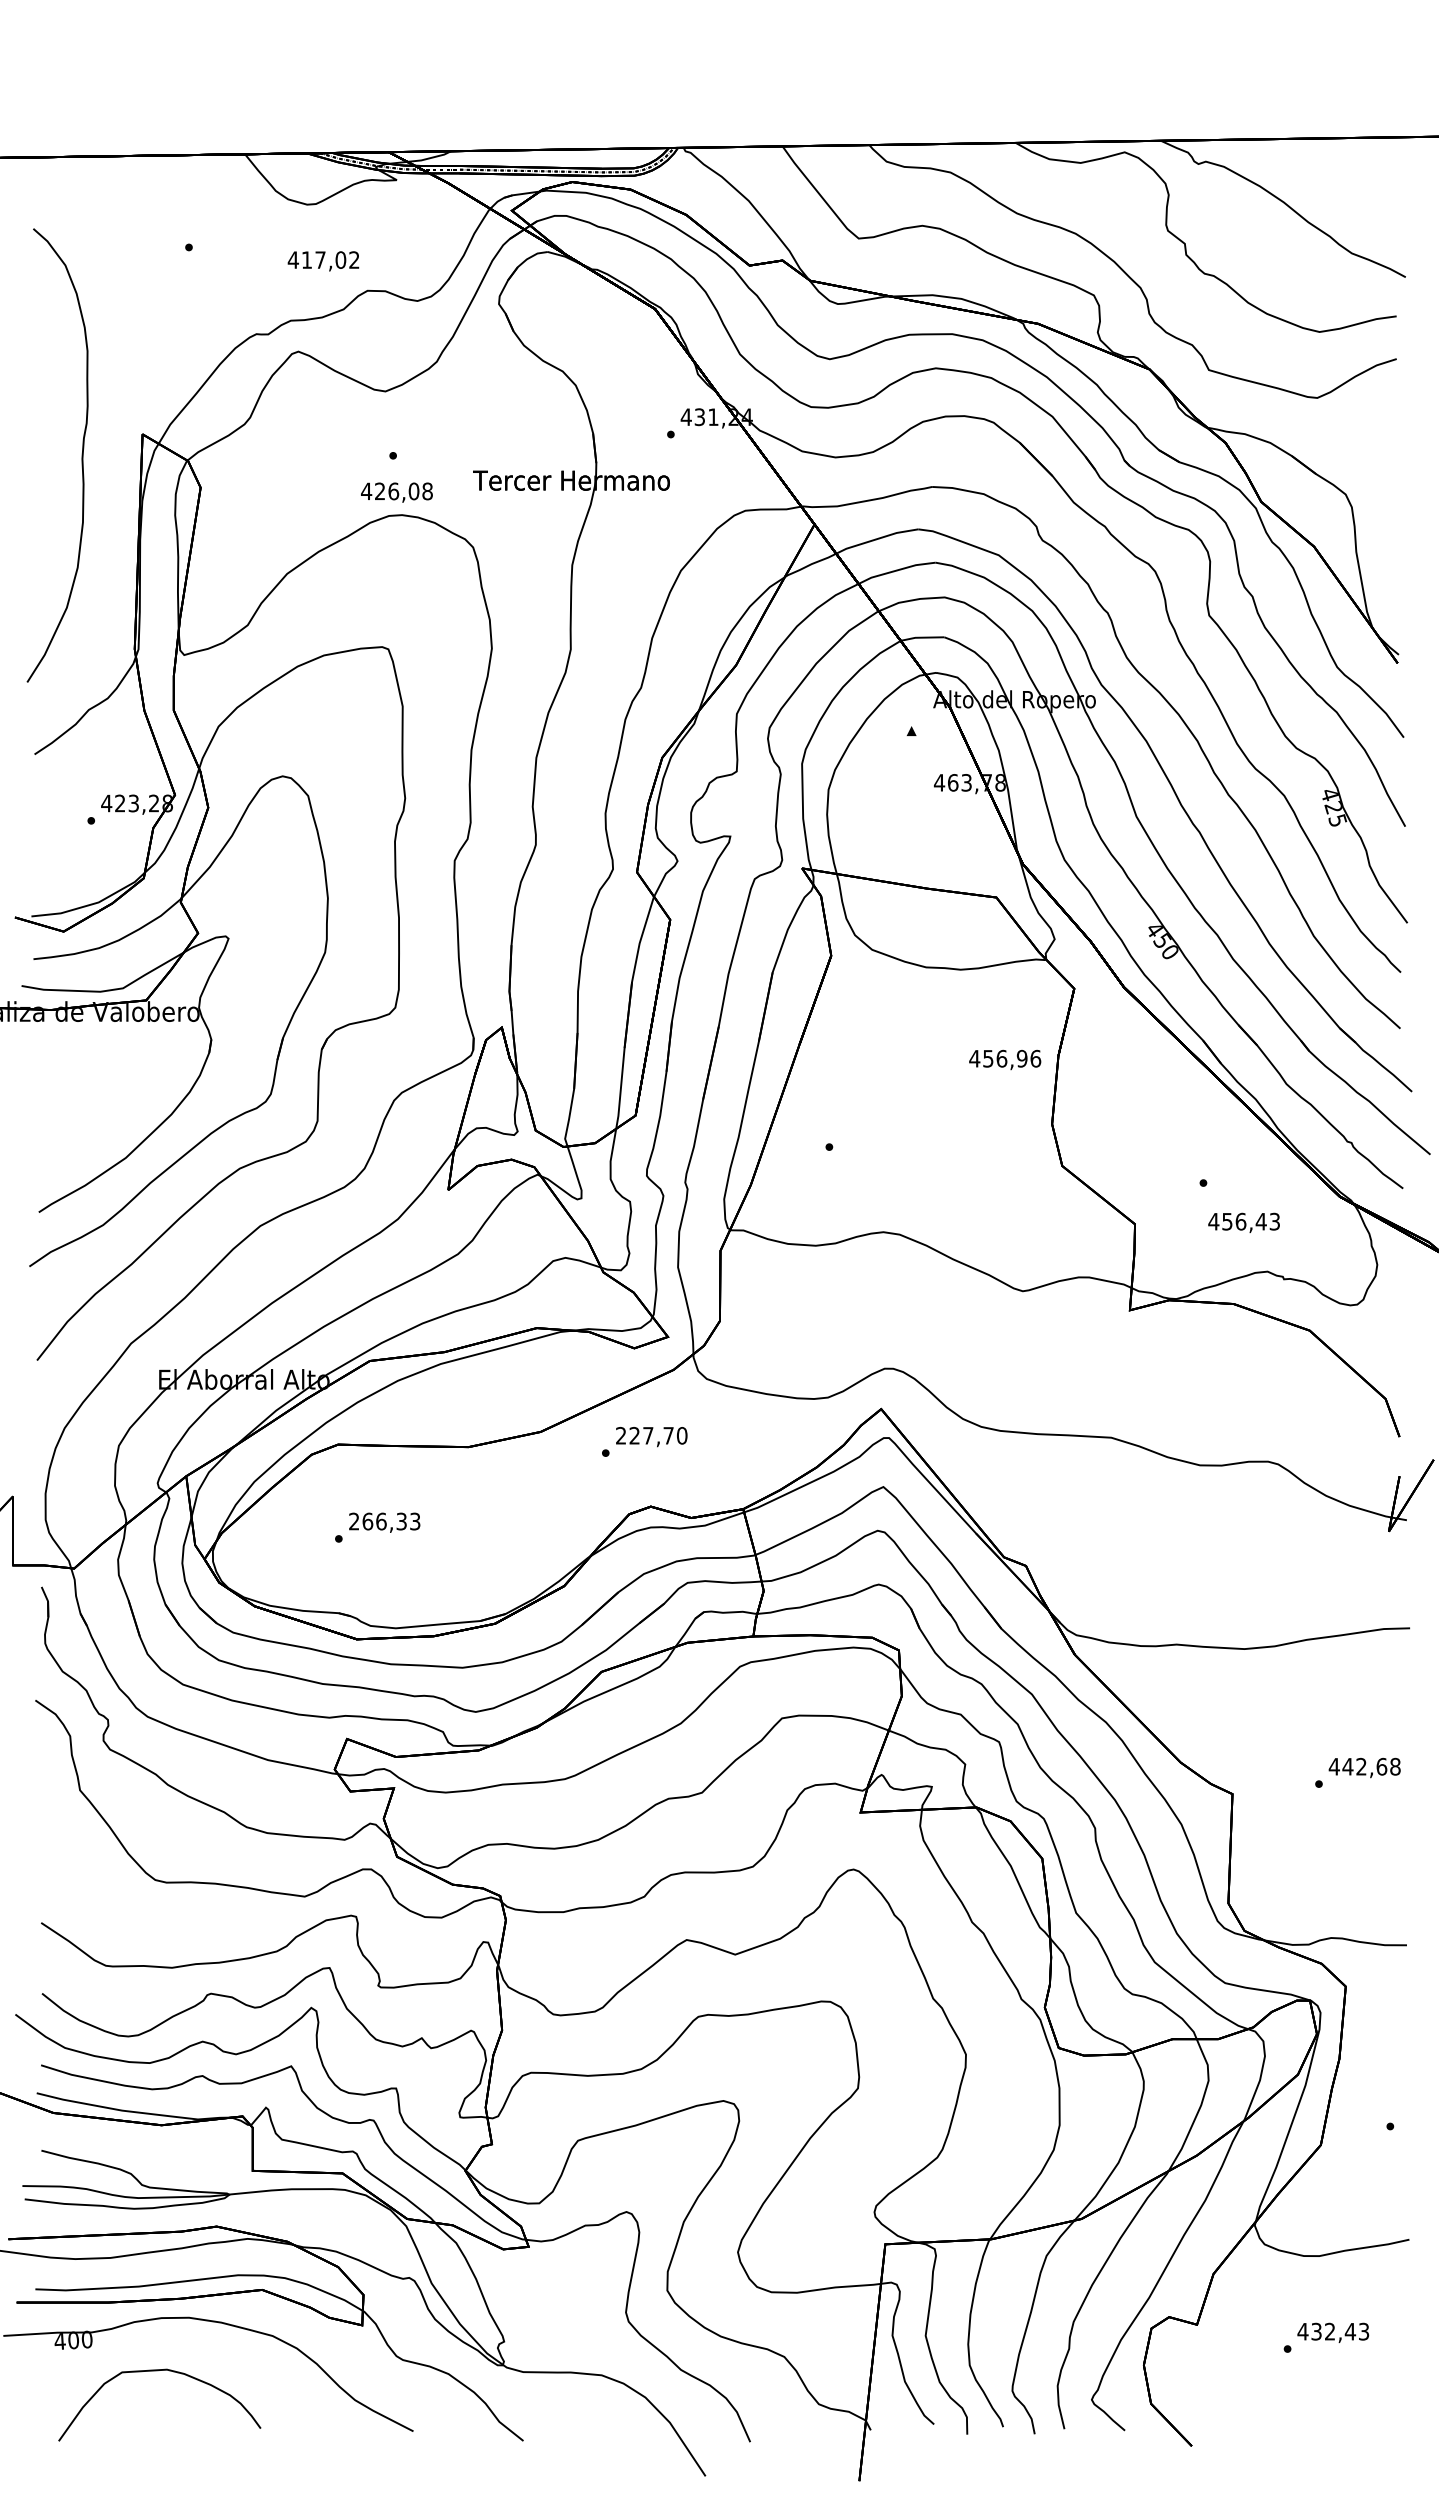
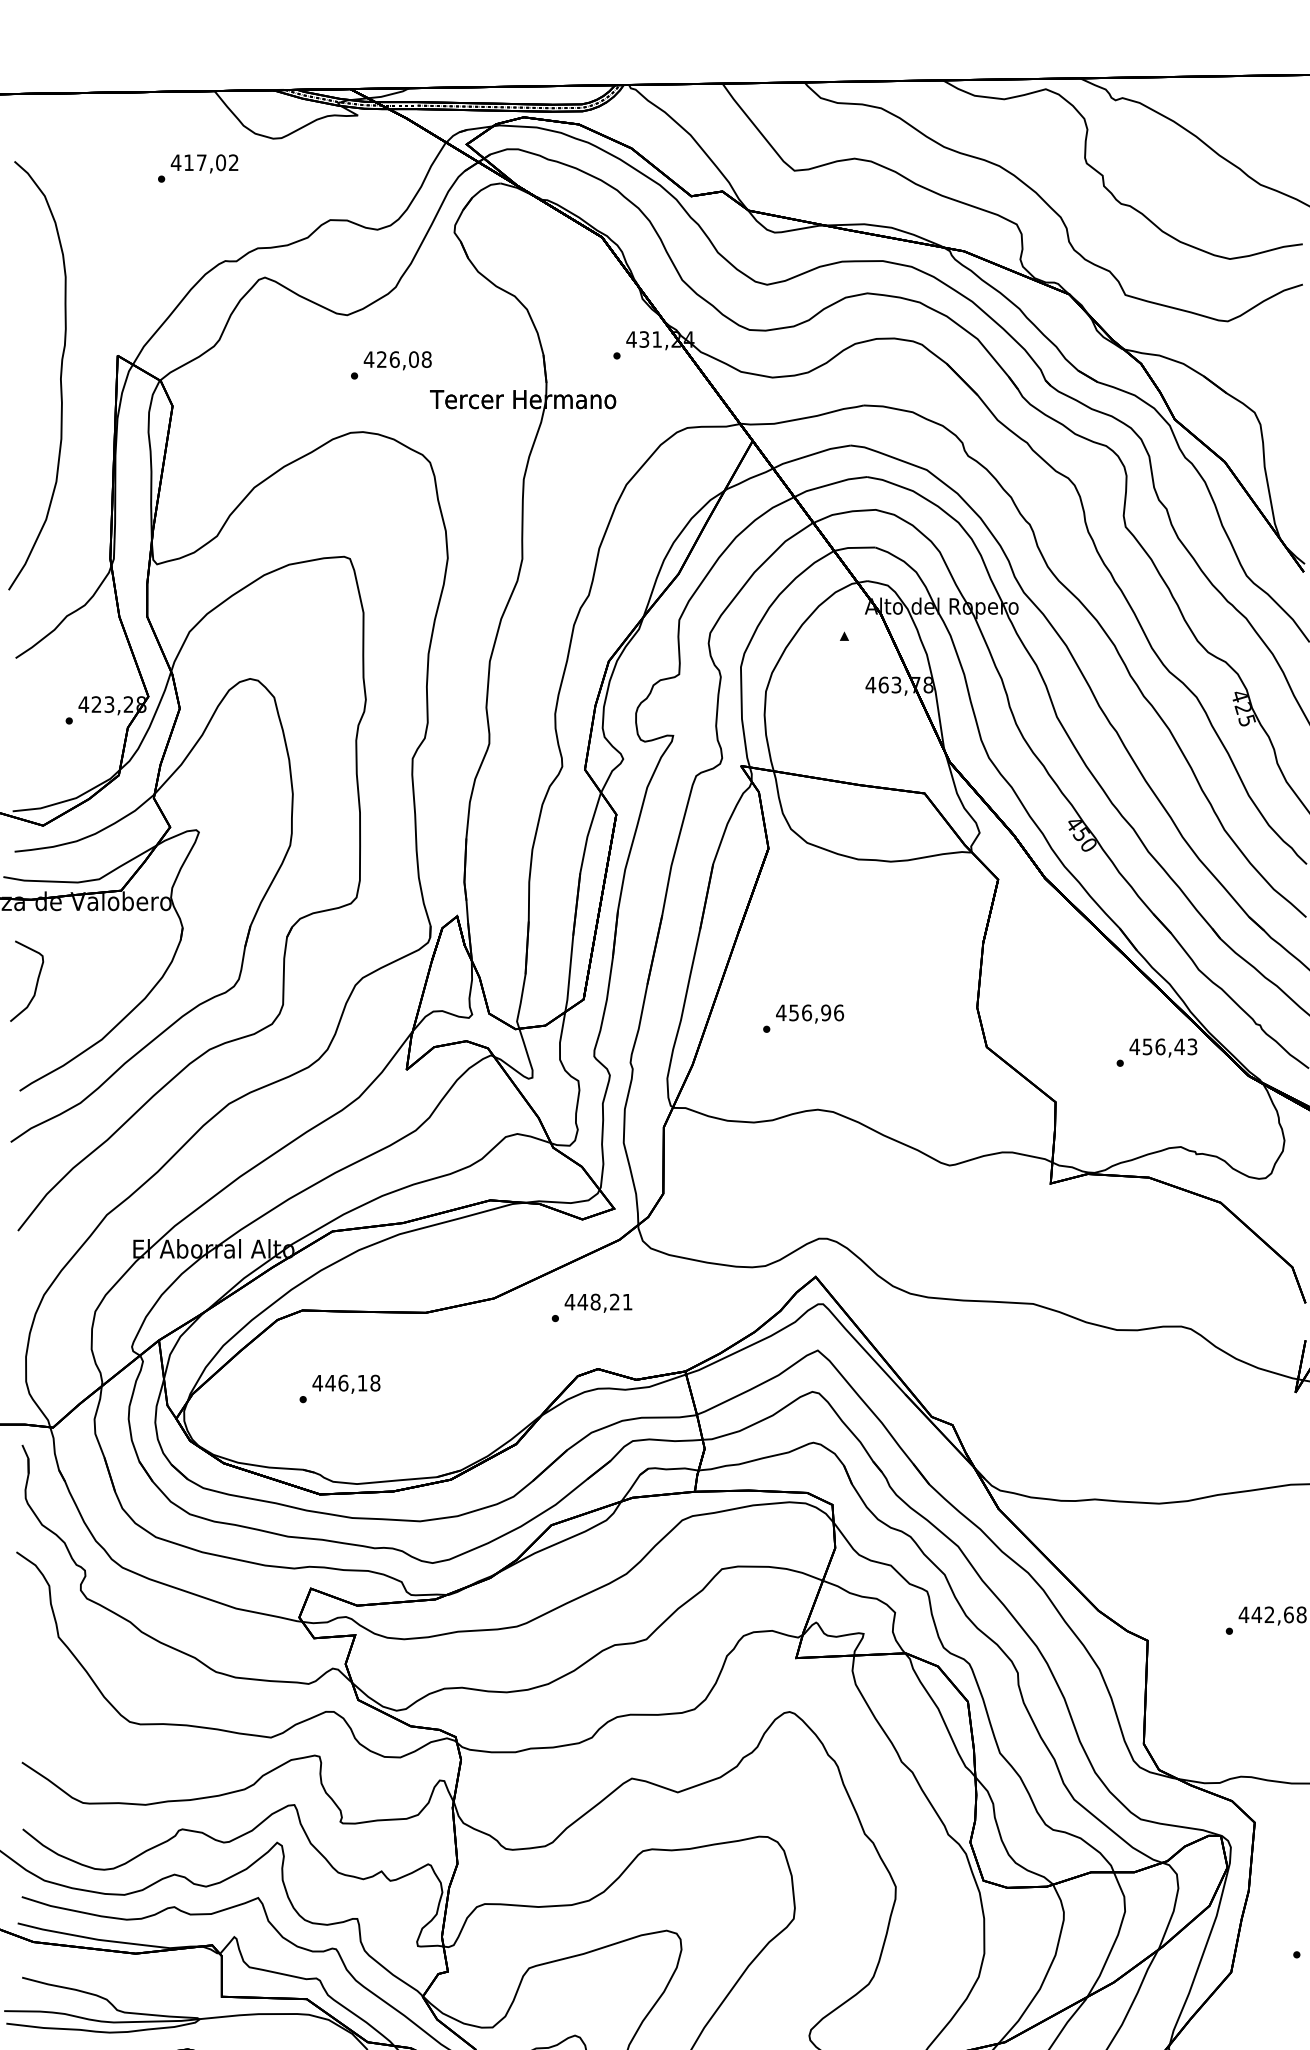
text: (323, 261) -> (204, 164), moved
text: (396, 492) -> (397, 360), moved
text: (1005, 1059) -> (810, 1013), moved
curve: (56, 1097) -> (36, 982), added
text: (1243, 1222) -> (1162, 1047), moved
text: (651, 1435) -> (598, 1301), 227,70 -> 448,21
text: (384, 1521) -> (346, 1383), 266,33 -> 446,18

